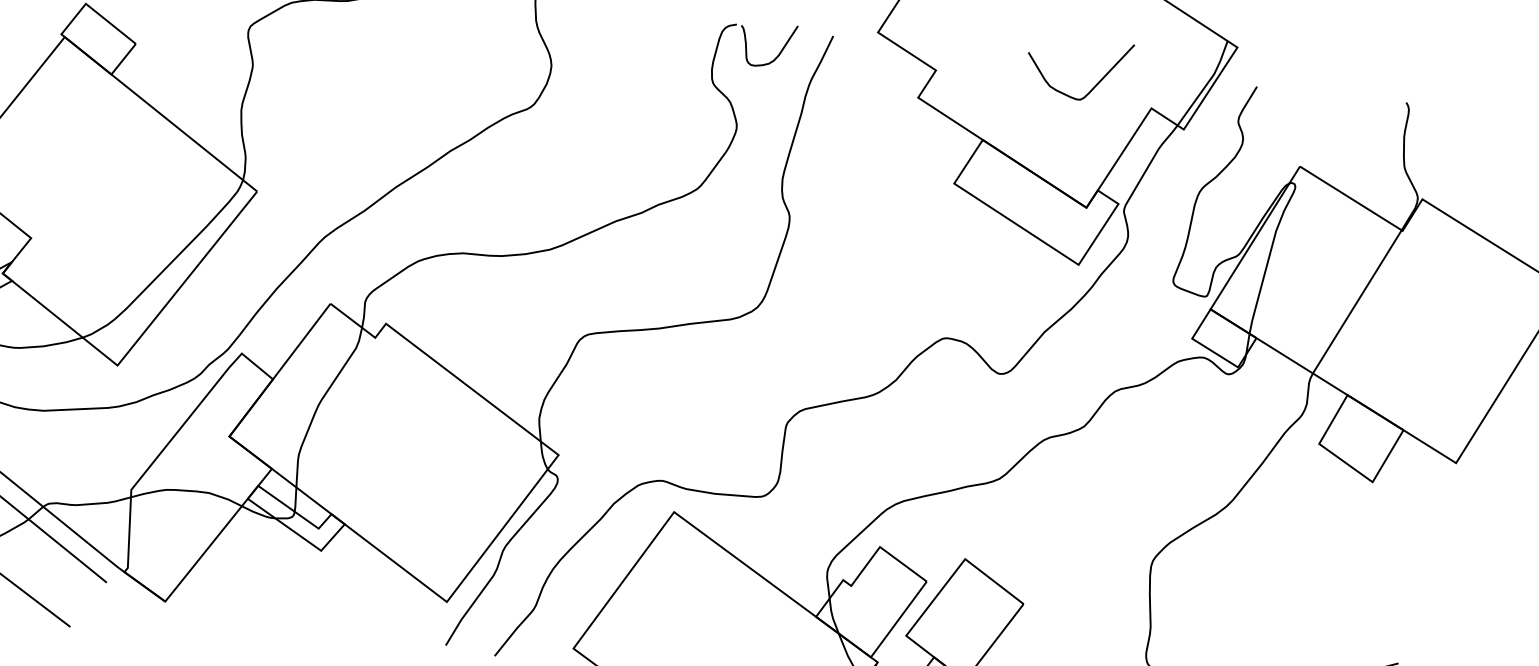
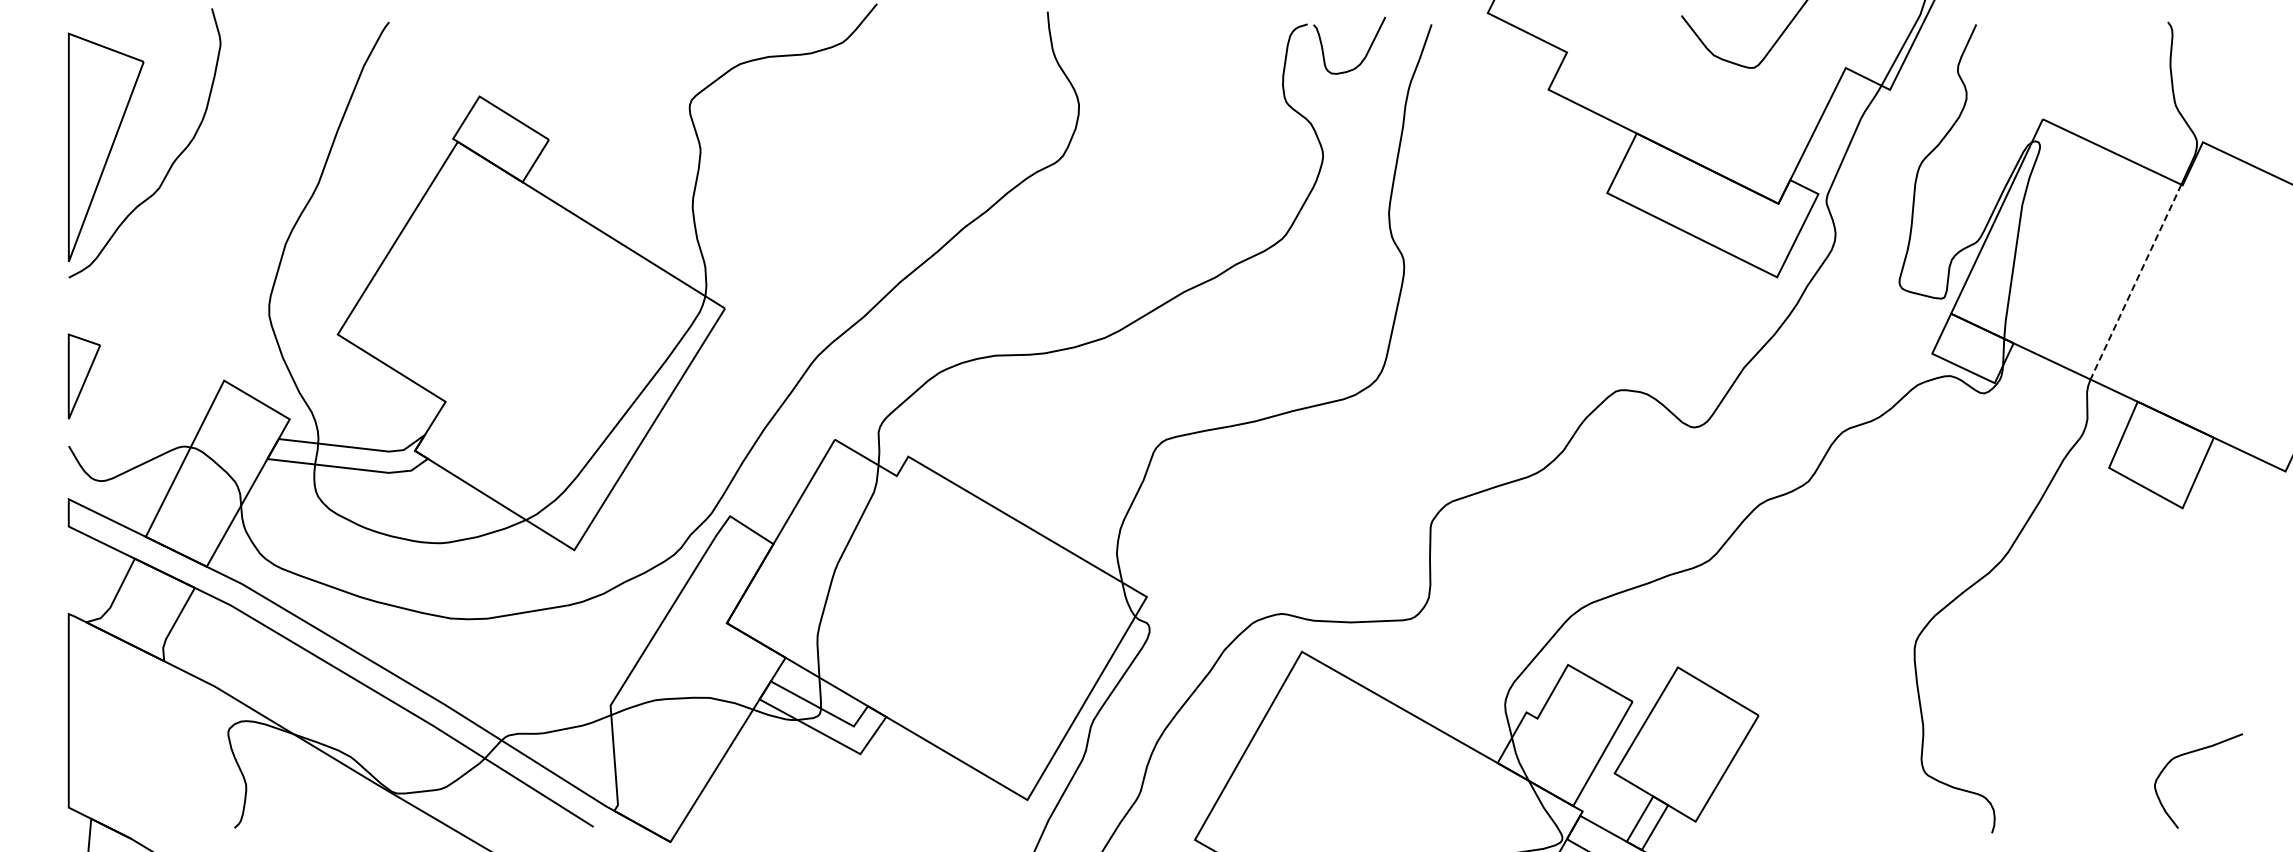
line: (1356, 302) -> (2135, 282), solid -> dashed

